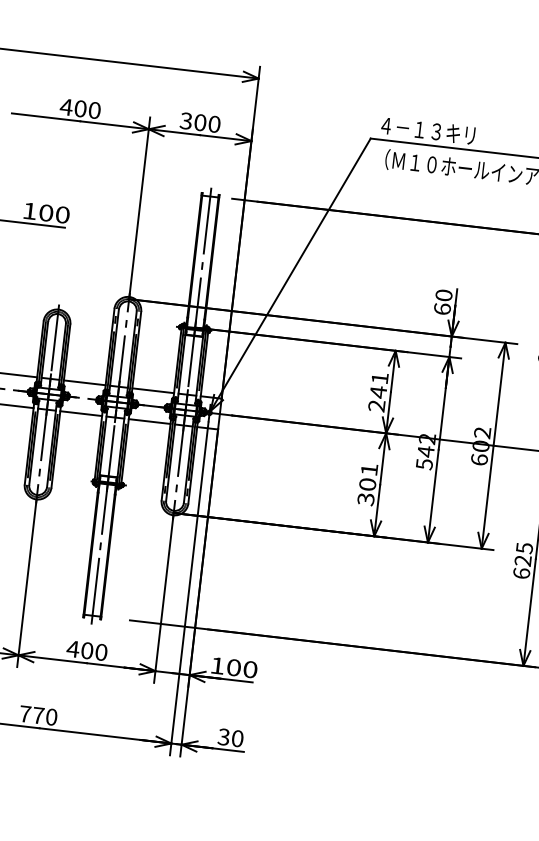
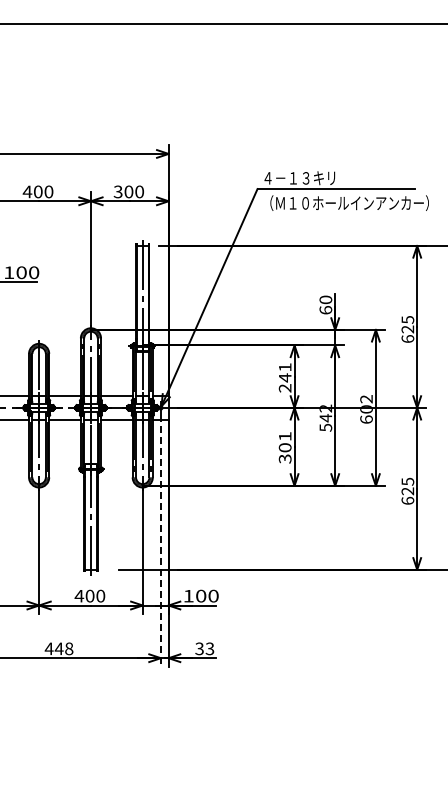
line: (188, 589) -> (160, 541), solid -> dashed
text: (37, 715) -> (58, 648), 770 -> 448
text: (237, 738) -> (209, 648), 30 -> 33

